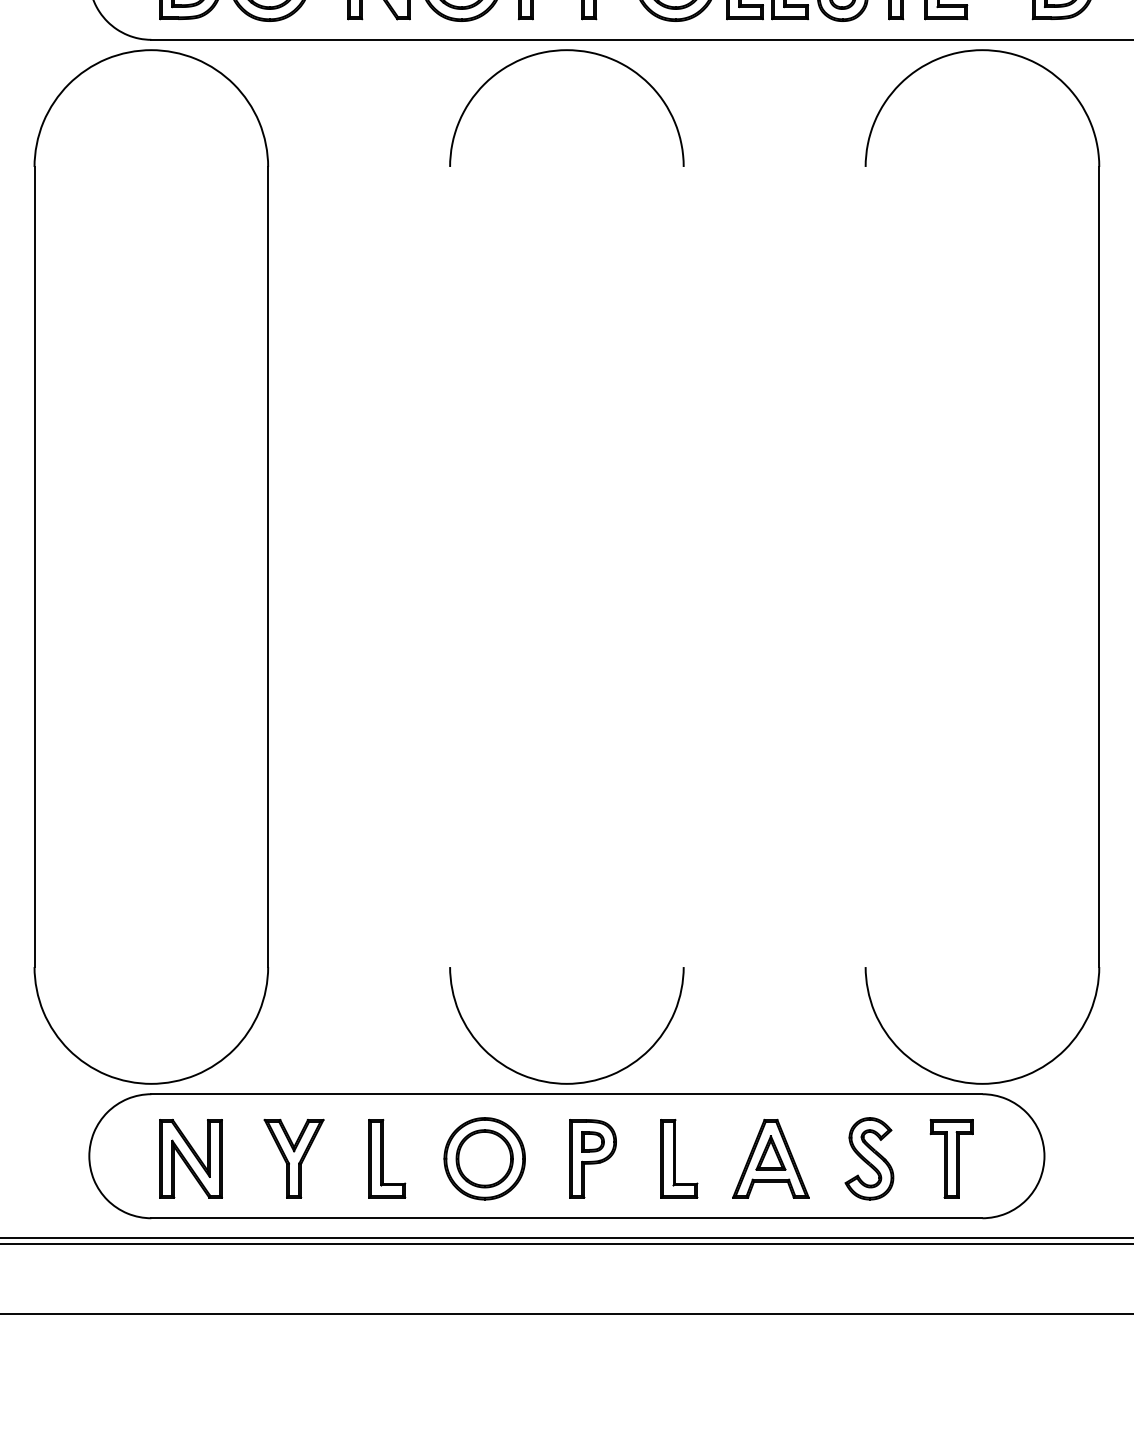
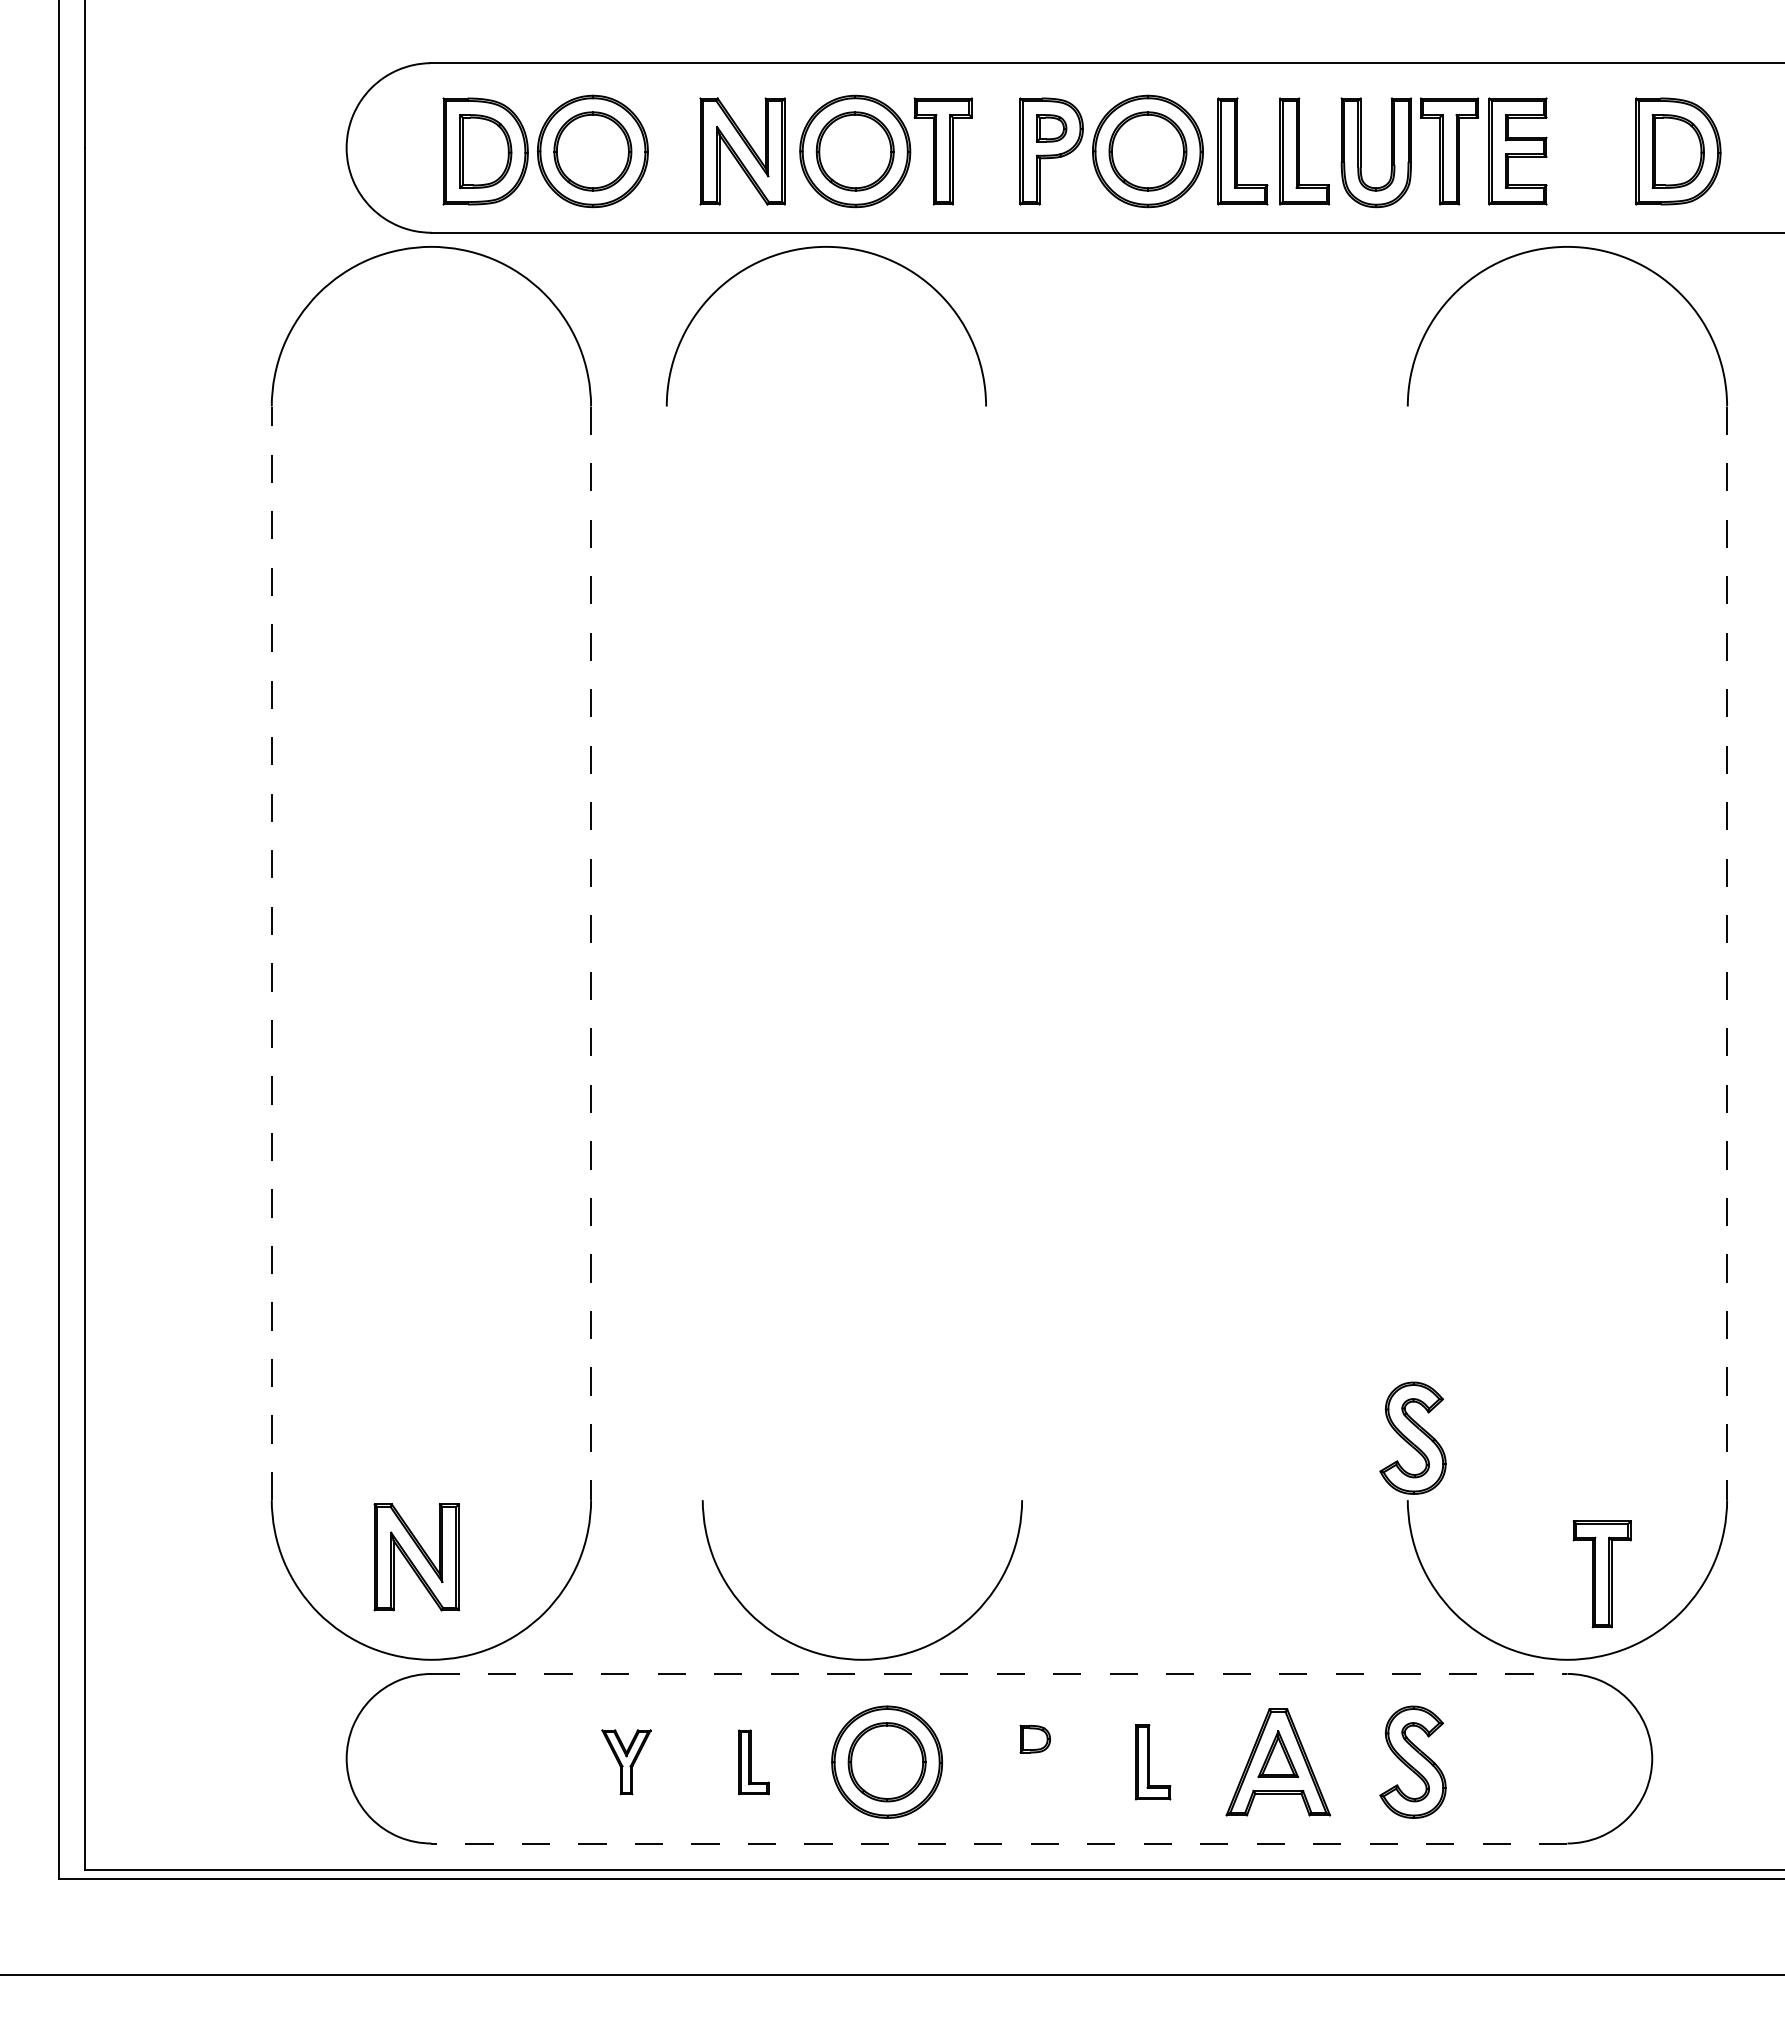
curve: (559, 51) -> (816, 248), moved
line: (34, 567) -> (271, 953), solid -> dashed
line: (268, 567) -> (591, 953), solid -> dashed
line: (1099, 567) -> (1727, 953), solid -> dashed
part: (869, 921) -> (1412, 1437), added
curve: (566, 1082) -> (861, 1658), moved
line: (566, 1093) -> (999, 1673), solid -> dashed
part: (190, 1158) -> (416, 1557), moved
part: (294, 1158) -> (626, 1762), size x0.6
part: (386, 1158) -> (753, 1762), size x0.6
part: (593, 1158) -> (1035, 1762), removed
part: (678, 1158) -> (1152, 1762), size x0.7
part: (951, 1158) -> (1601, 1574), moved
line: (566, 1218) -> (998, 1843), solid -> dashed

